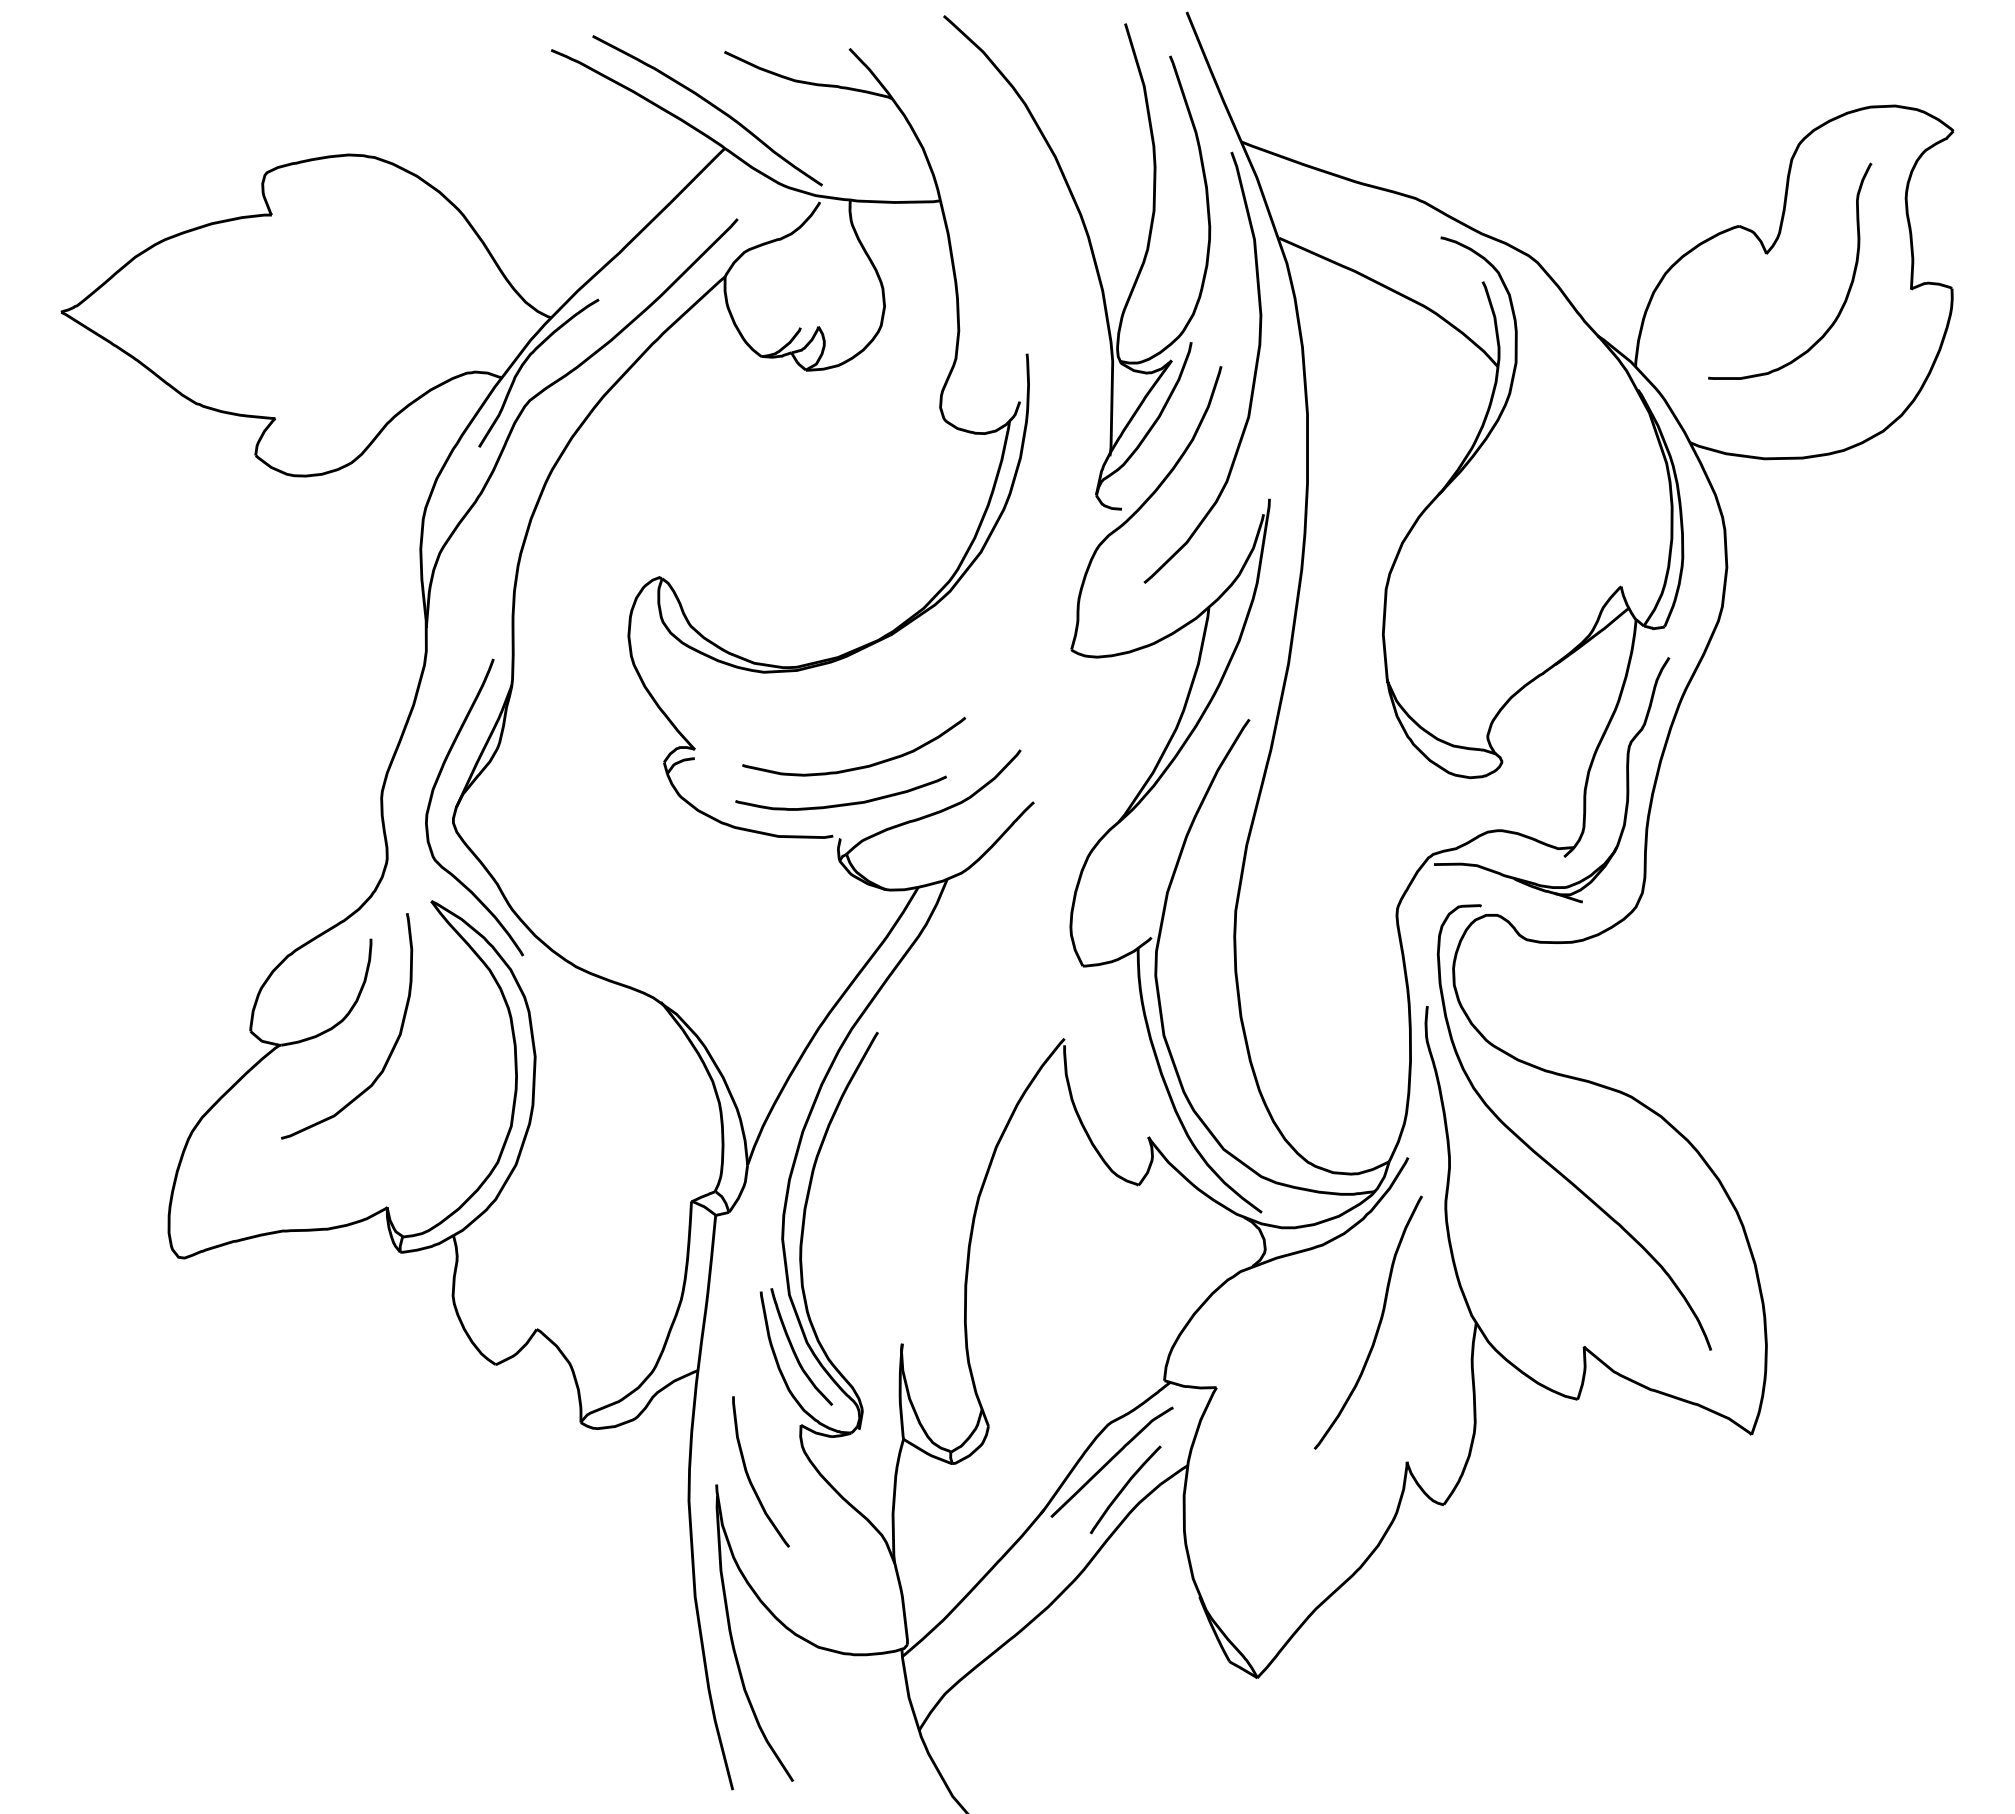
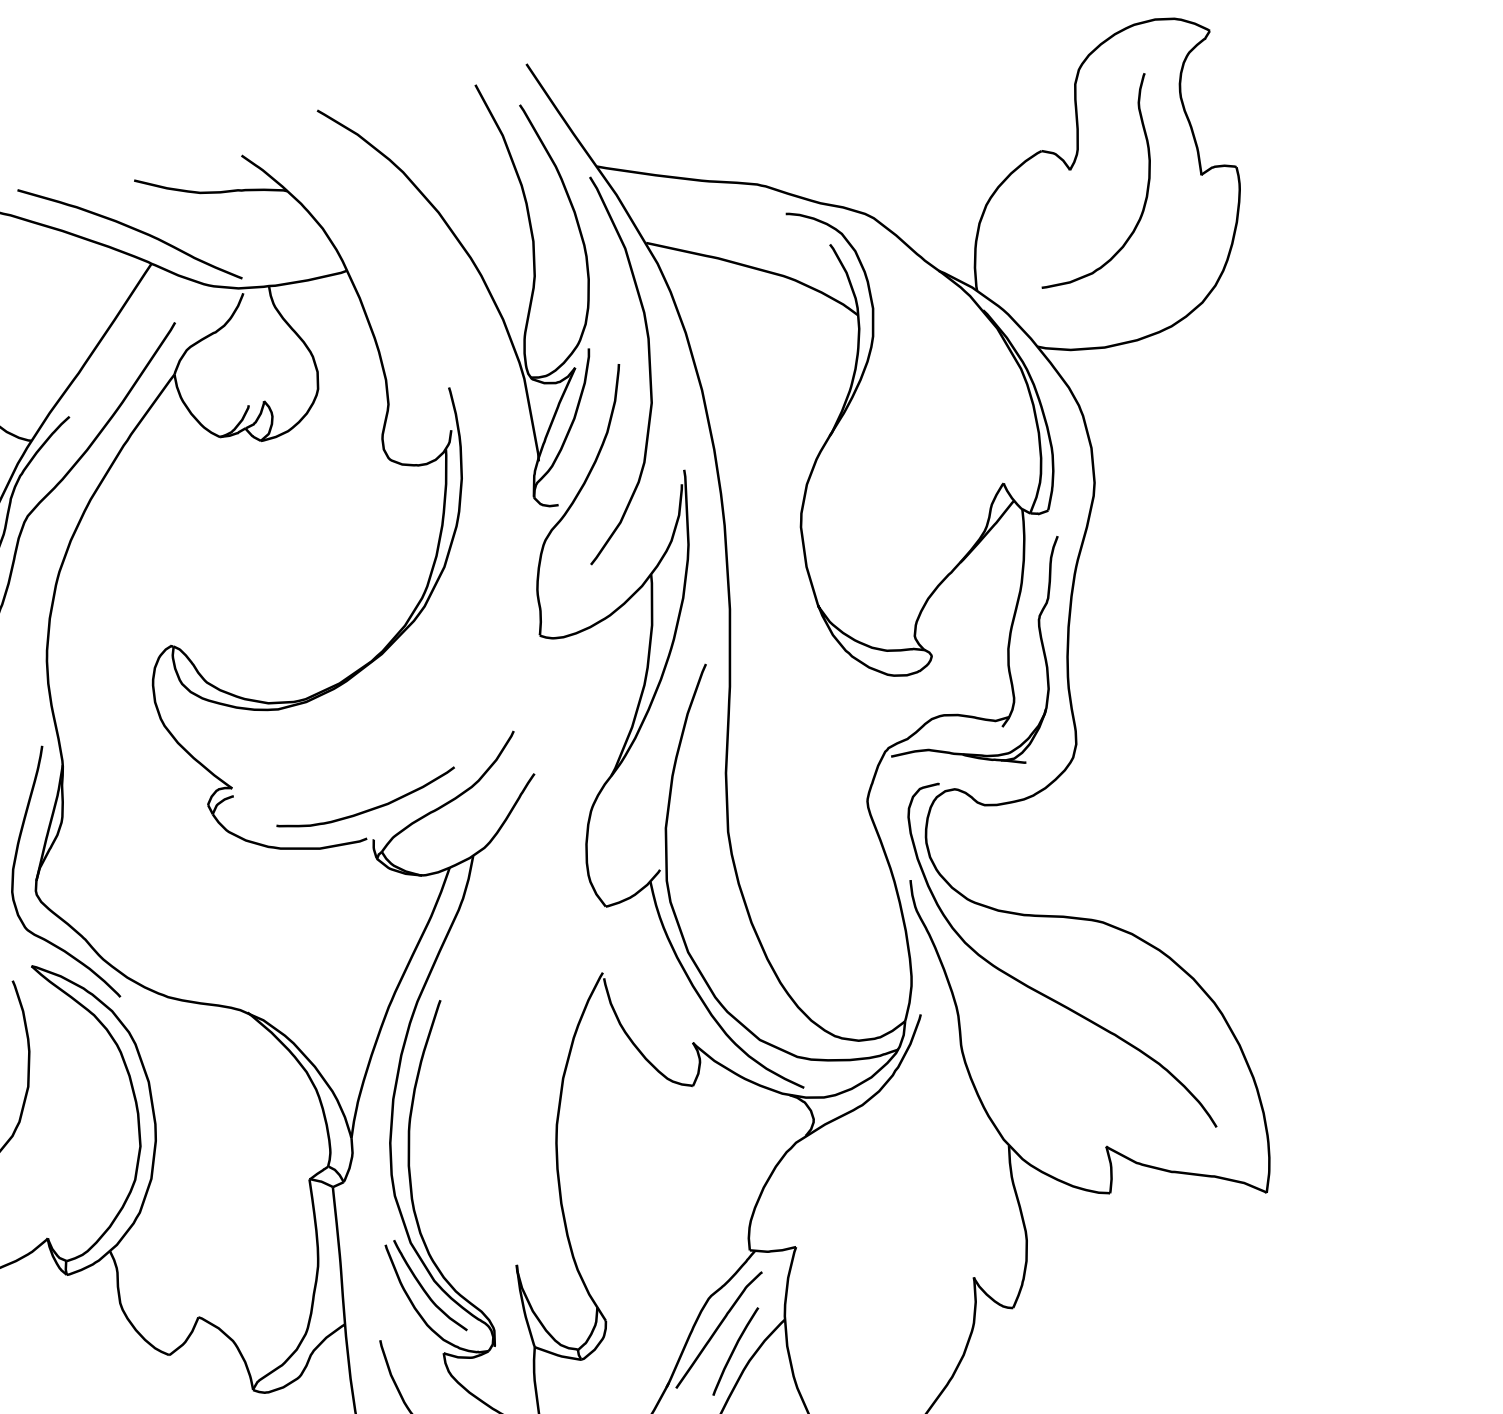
curve: (859, 766) -> (377, 773), removed
curve: (1377, 1326) -> (924, 1165), removed

